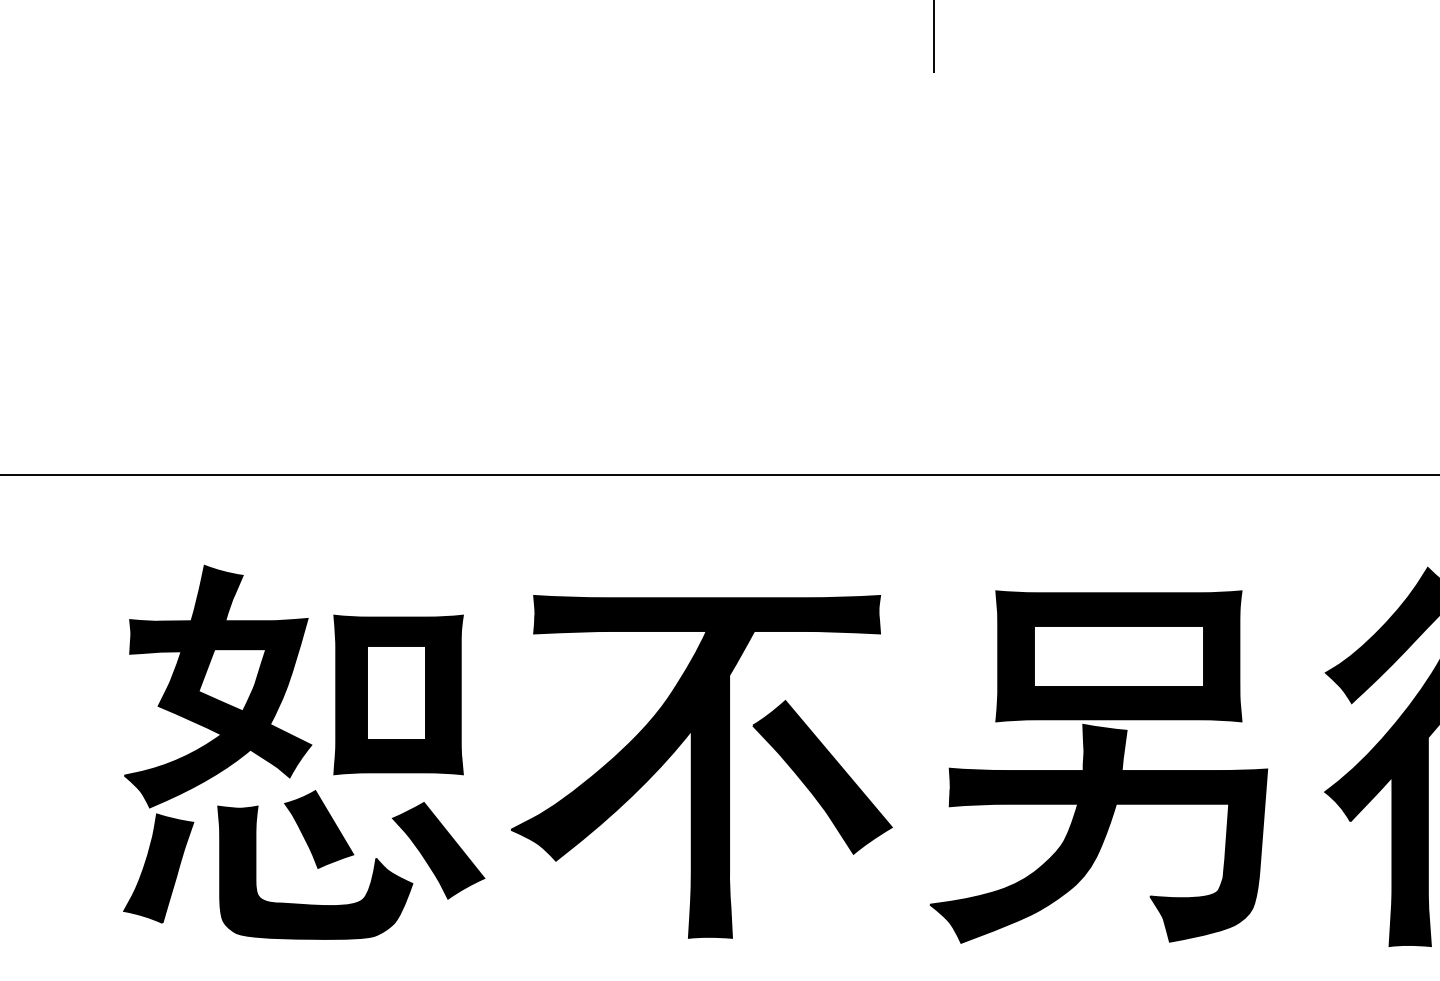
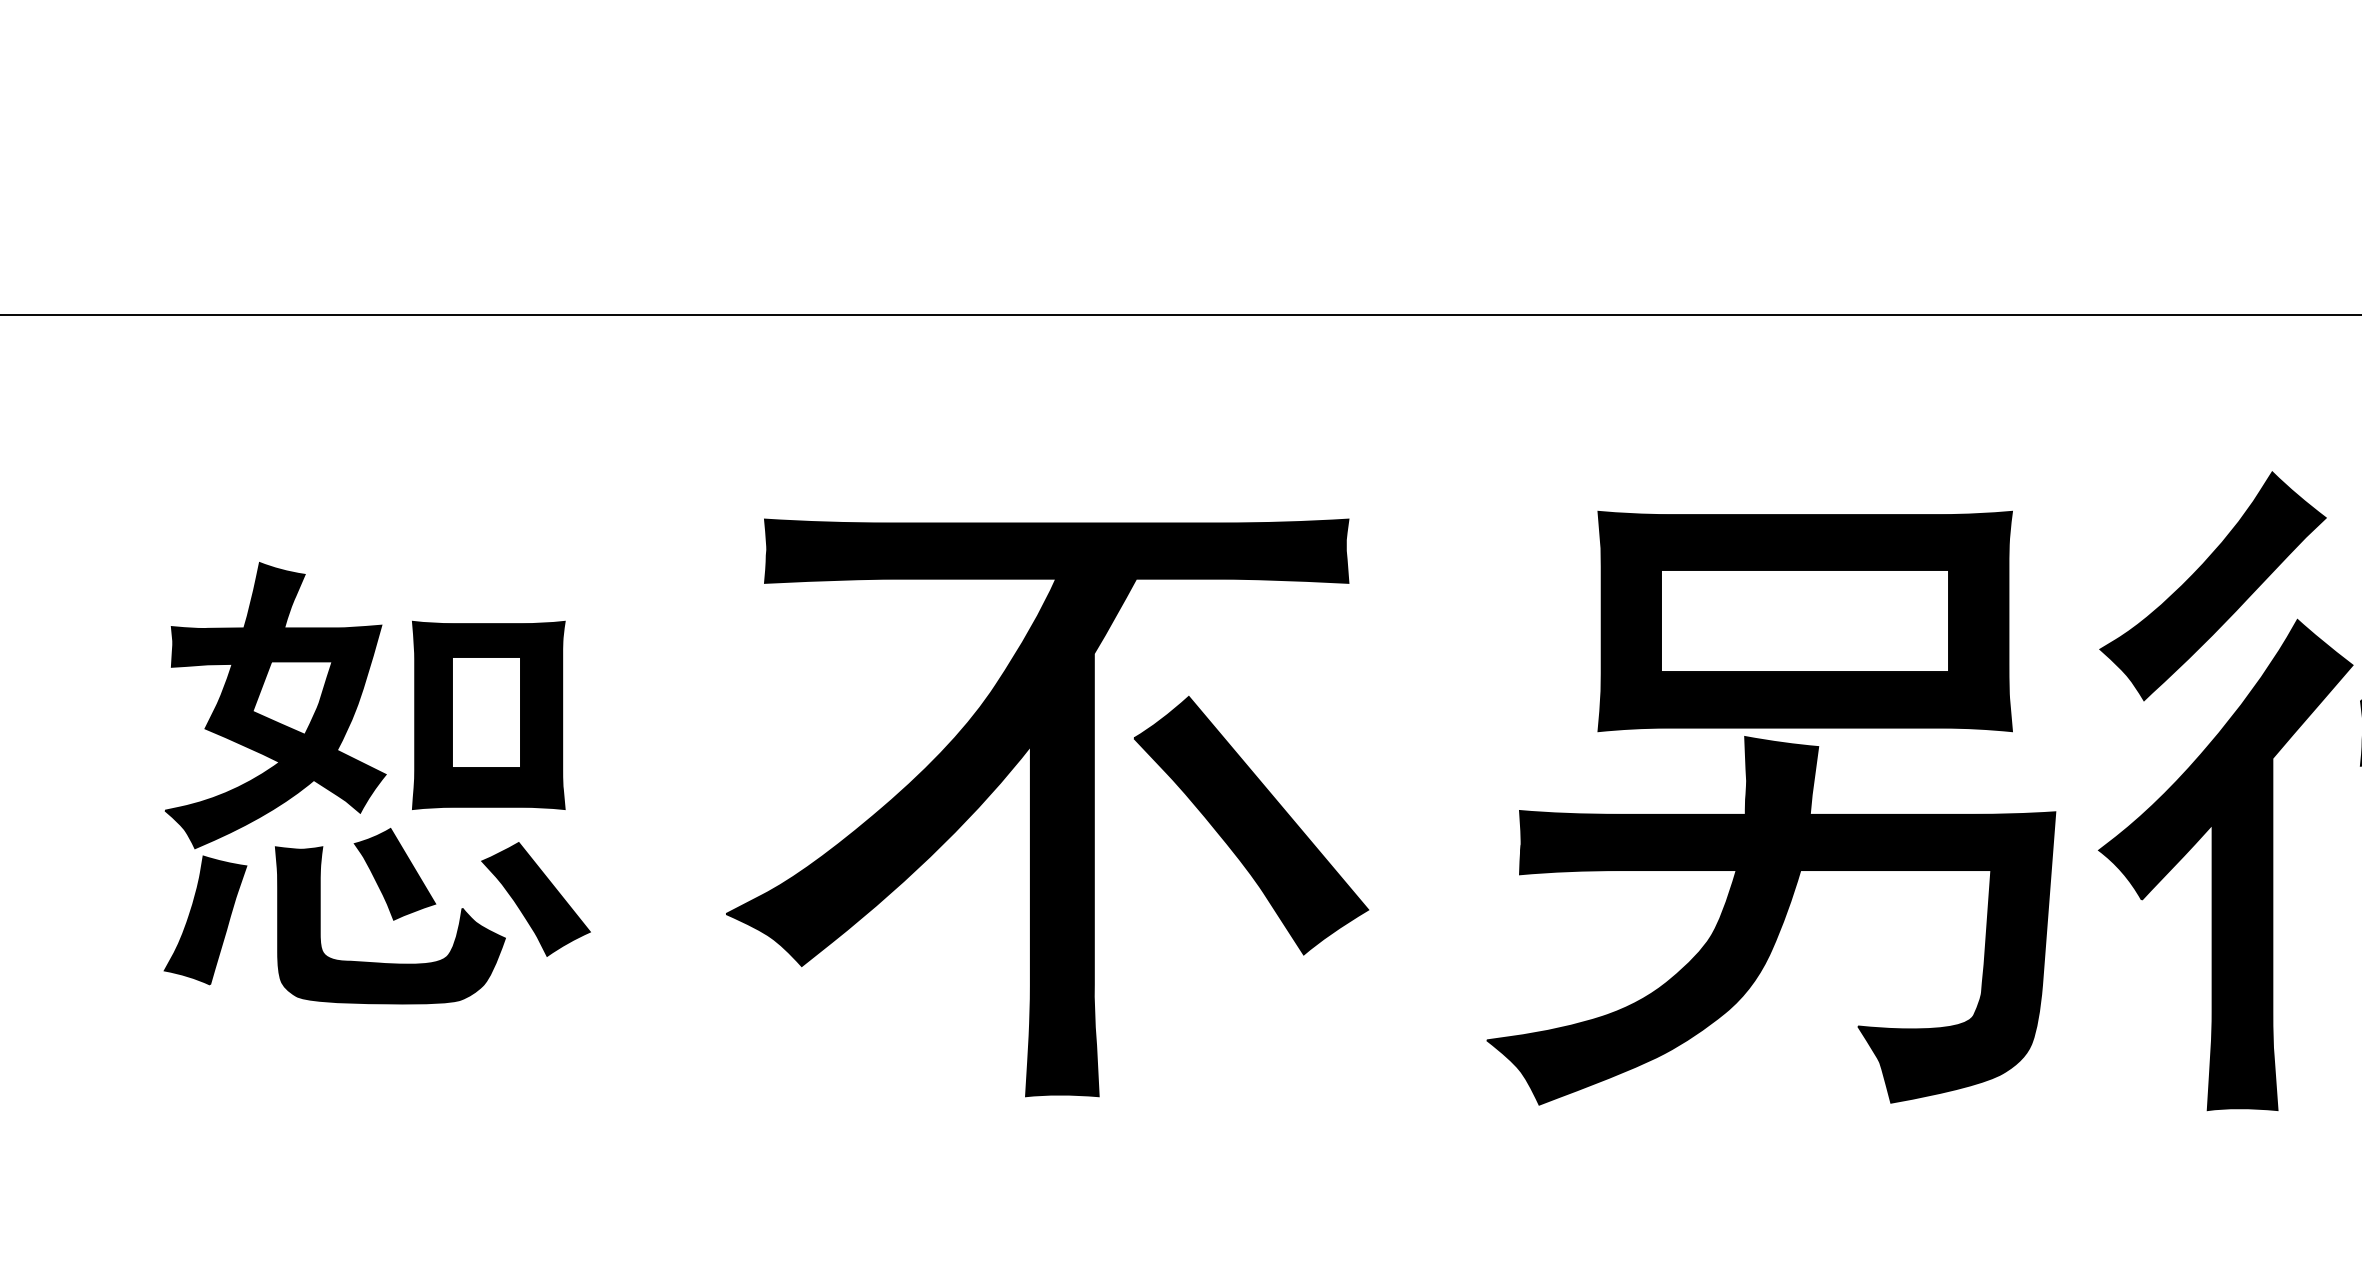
part: (304, 751) -> (377, 781), size x0.7
part: (1098, 766) -> (1770, 807), moved

